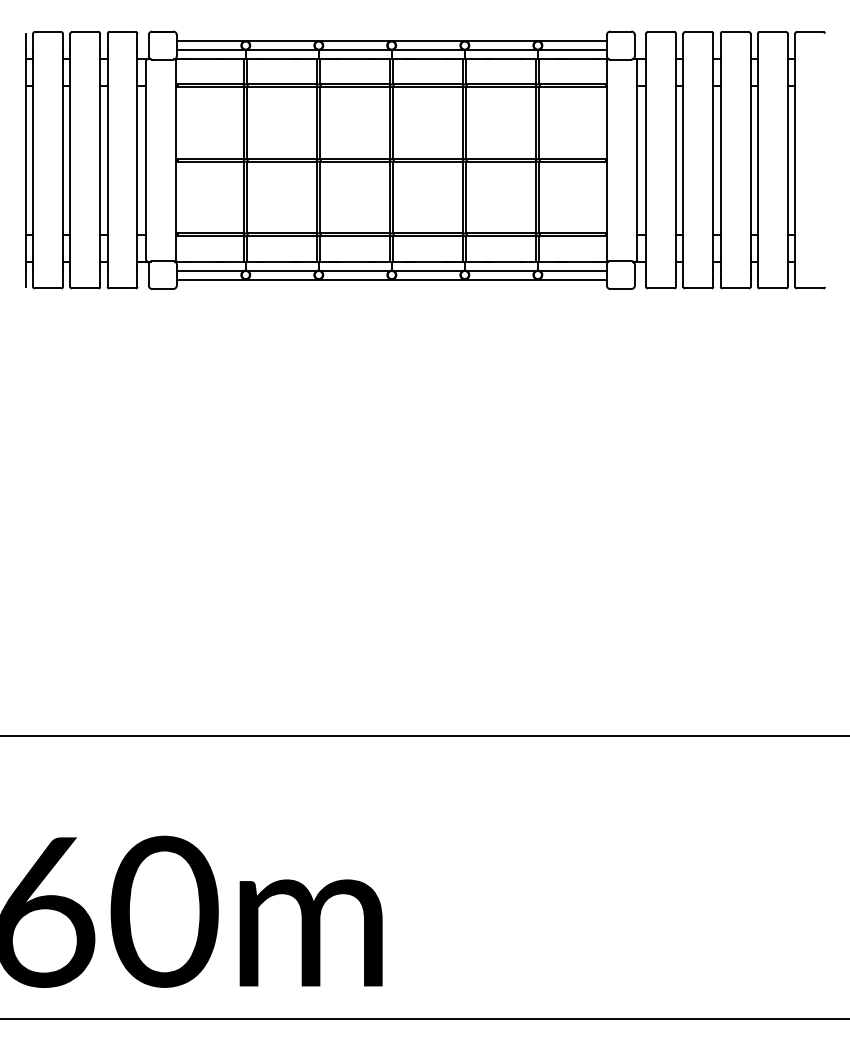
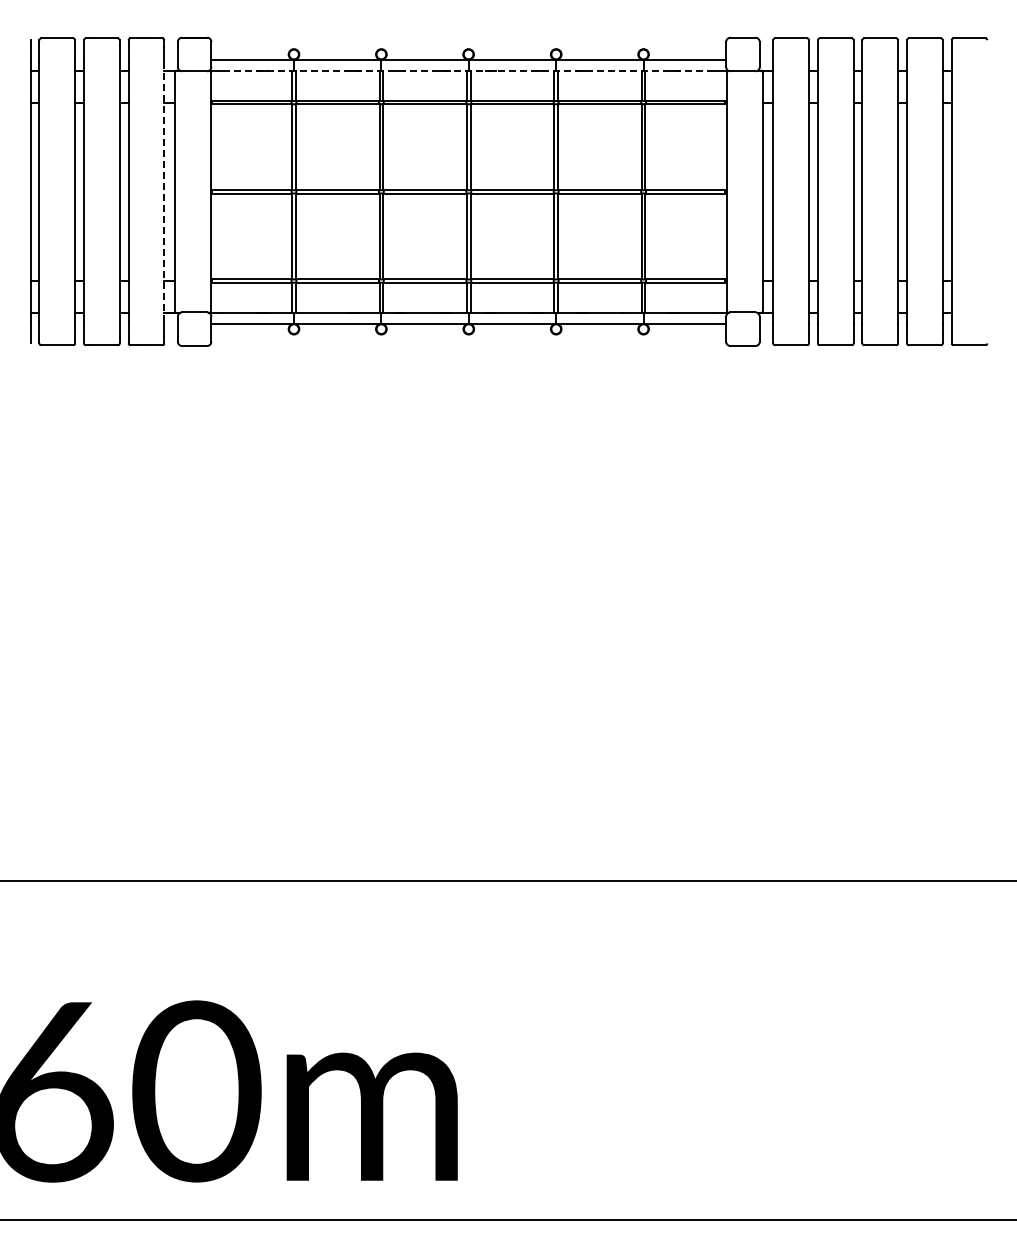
line: (391, 41) -> (468, 49), removed
line: (390, 58) -> (467, 70), solid -> dashed
line: (137, 160) -> (164, 191), solid -> dashed
line: (391, 279) -> (468, 334), removed

